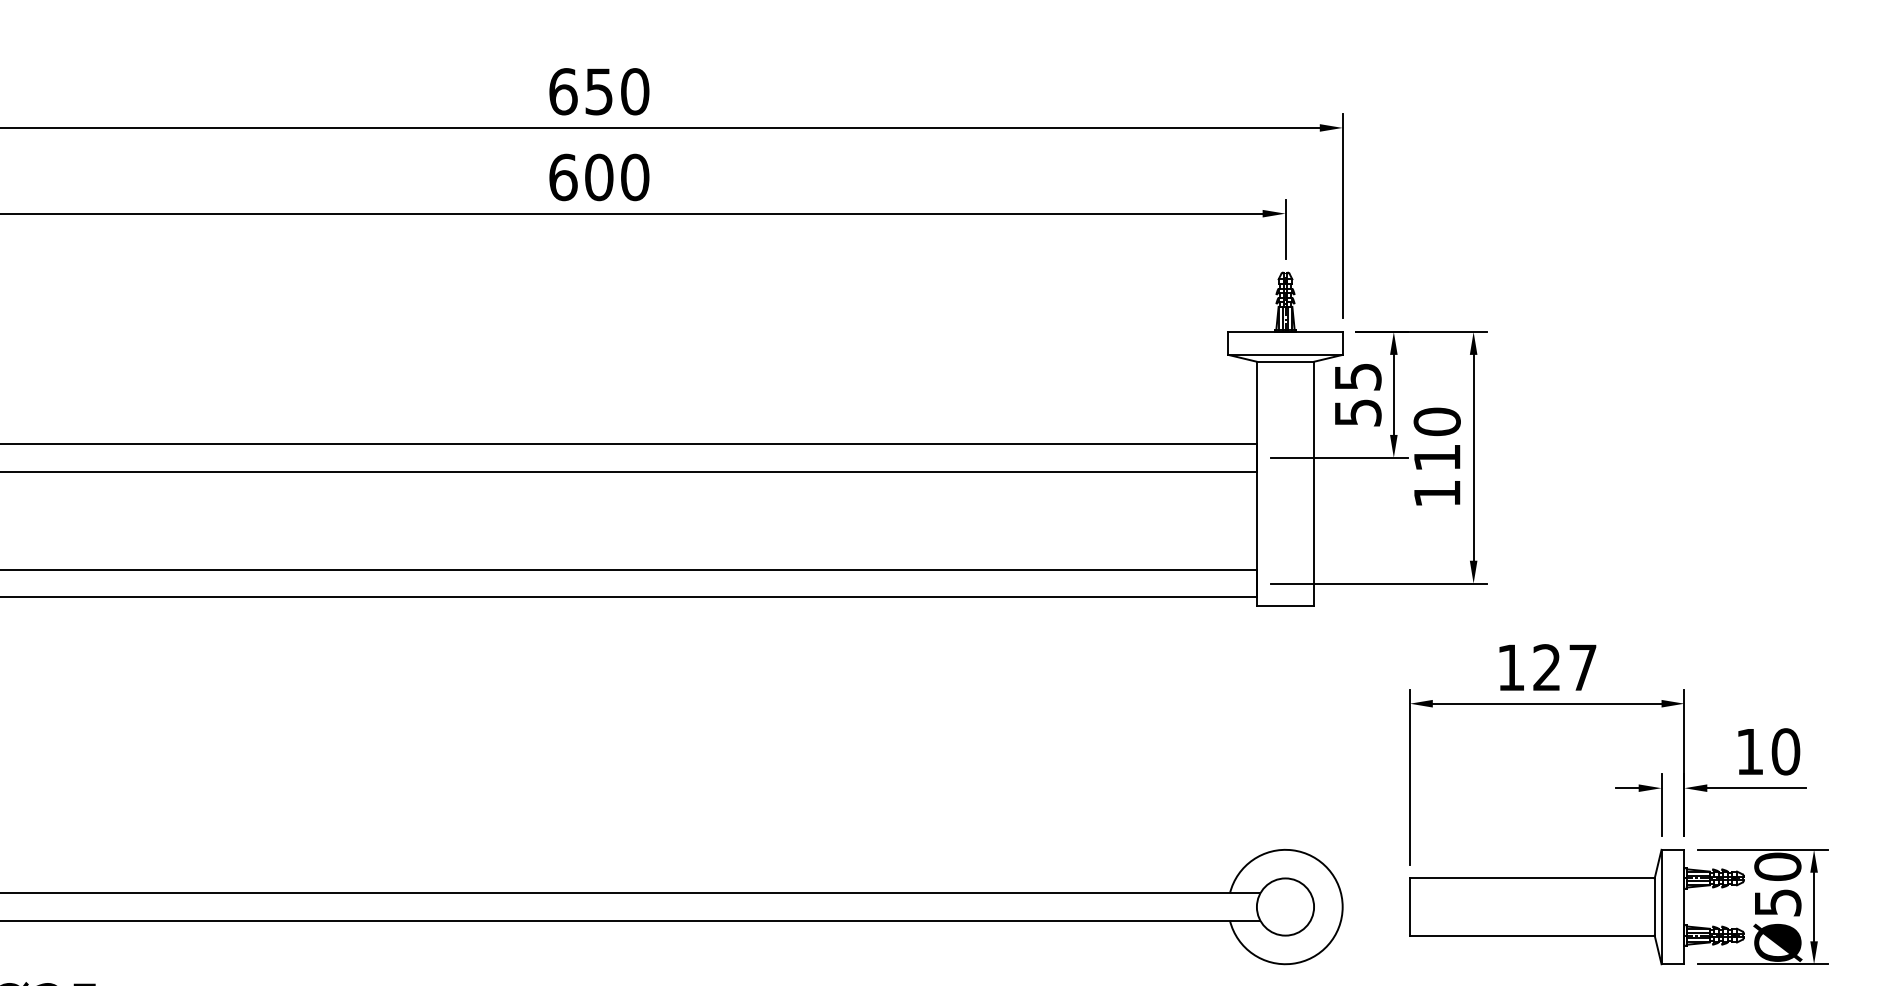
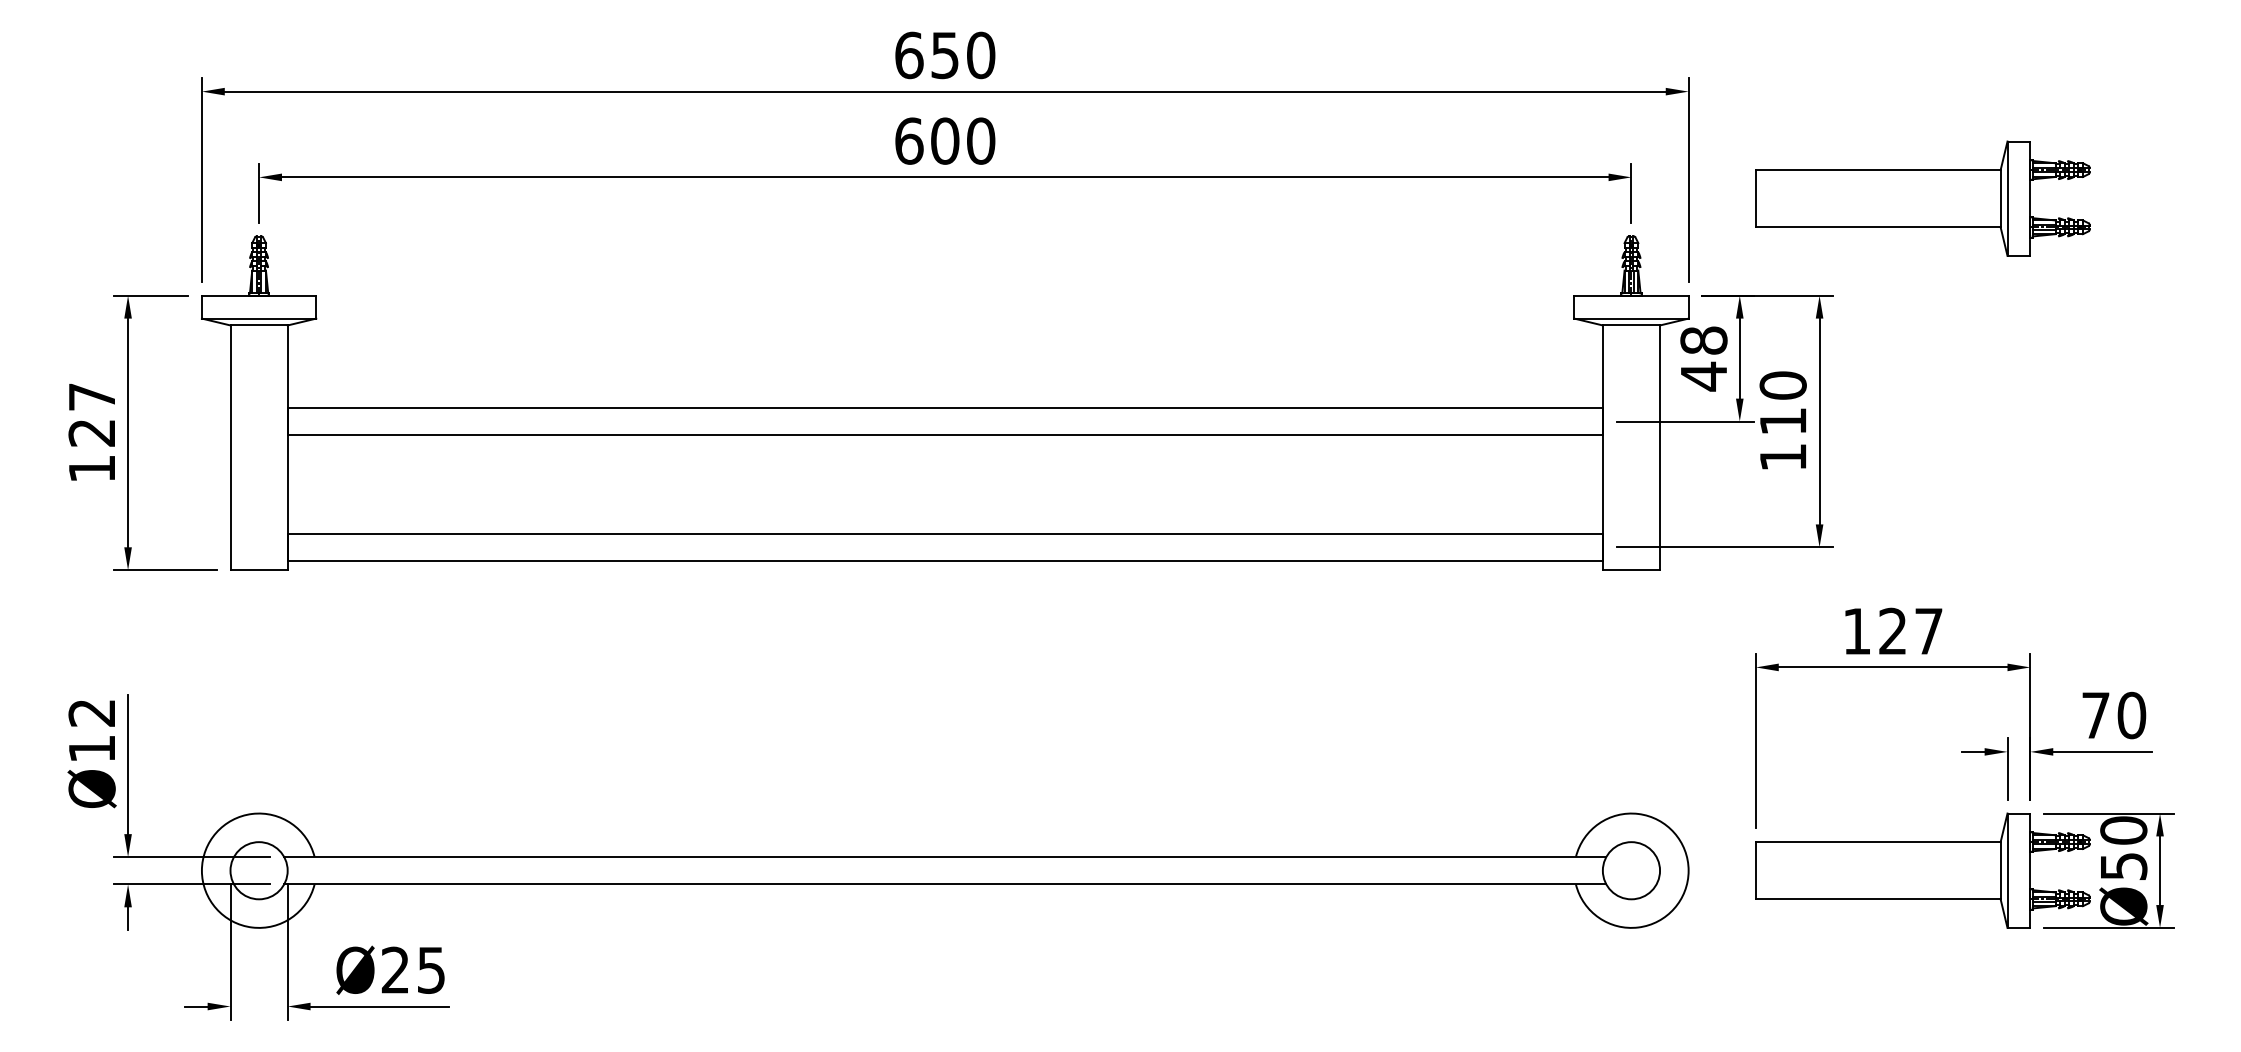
part: (1576, 234) -> (1922, 198), added
text: (1357, 394) -> (1703, 358), 55 -> 48
text: (1749, 751) -> (2095, 715), 10 -> 70

